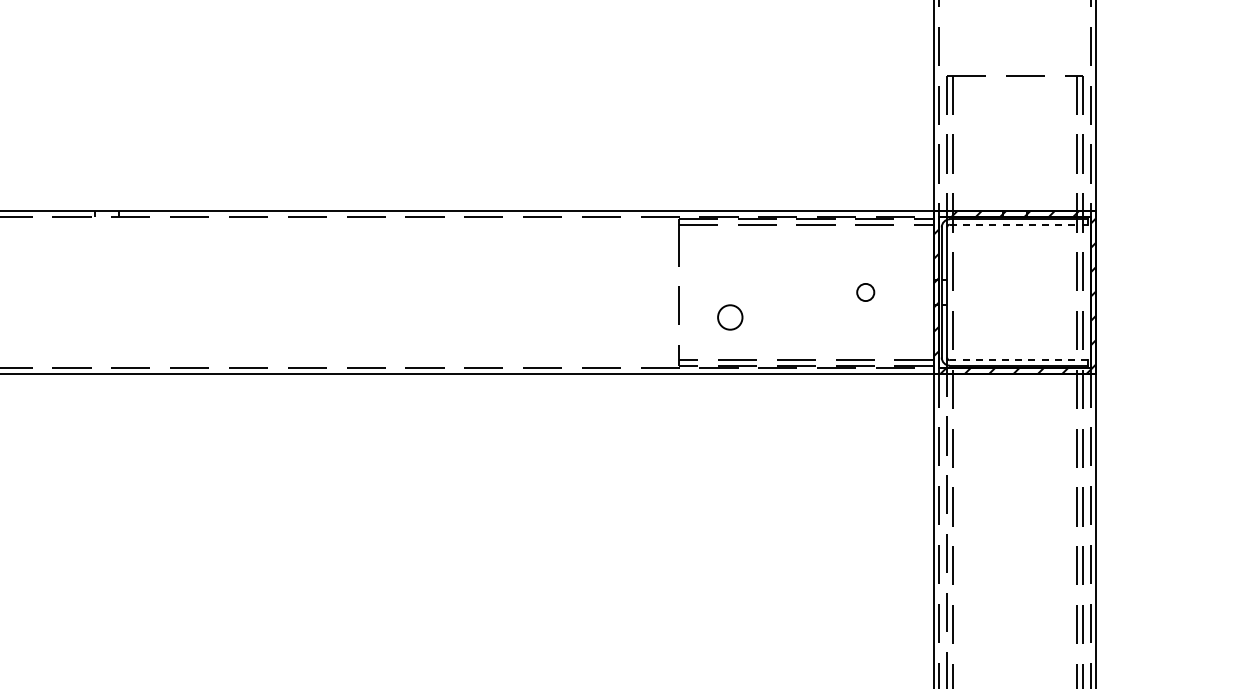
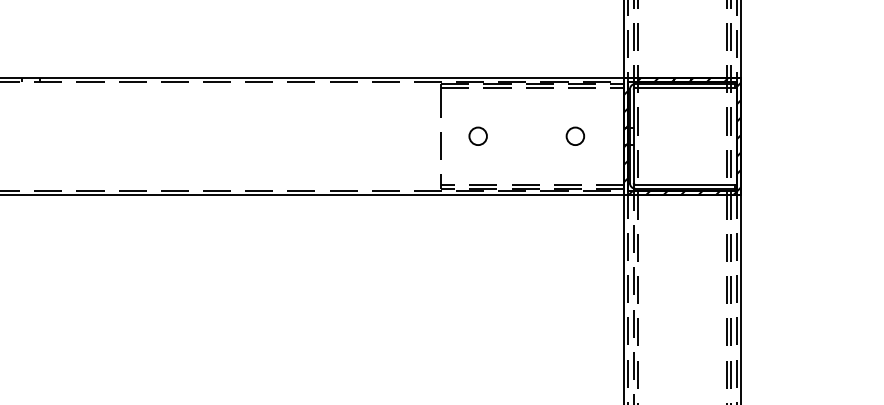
line: (1019, 224) -> (685, 87), dashed -> solid
circle: (865, 292) -> (575, 136), size x1.43
circle: (730, 317) -> (478, 136), moved
line: (1018, 360) -> (684, 185), dashed -> solid

